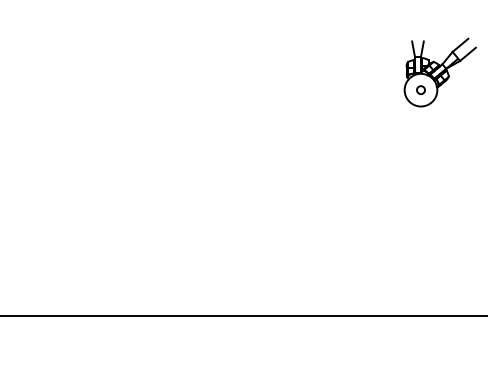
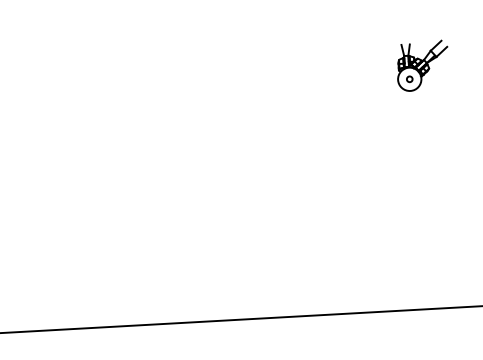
part: (439, 72) -> (422, 66), size x0.71

